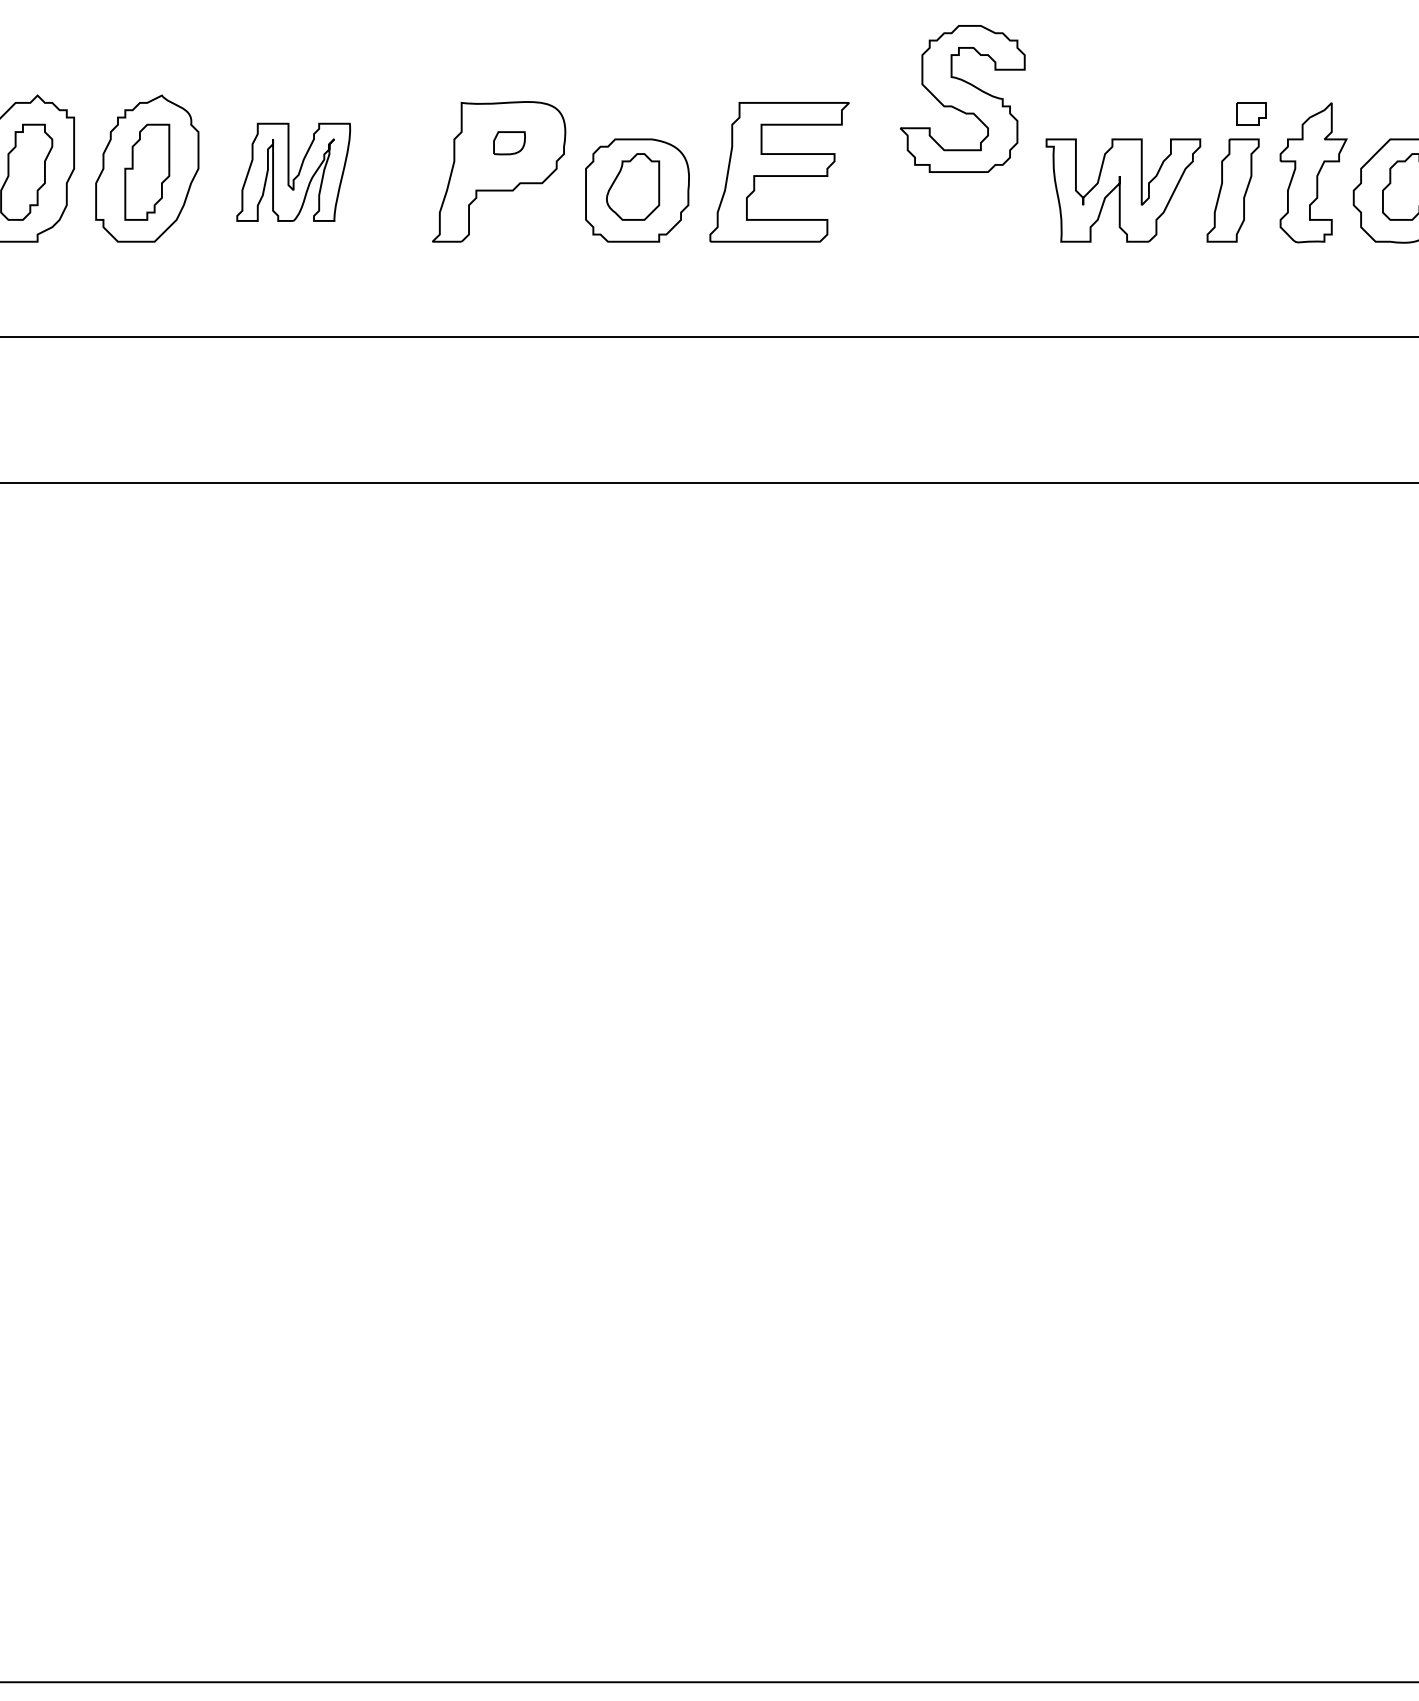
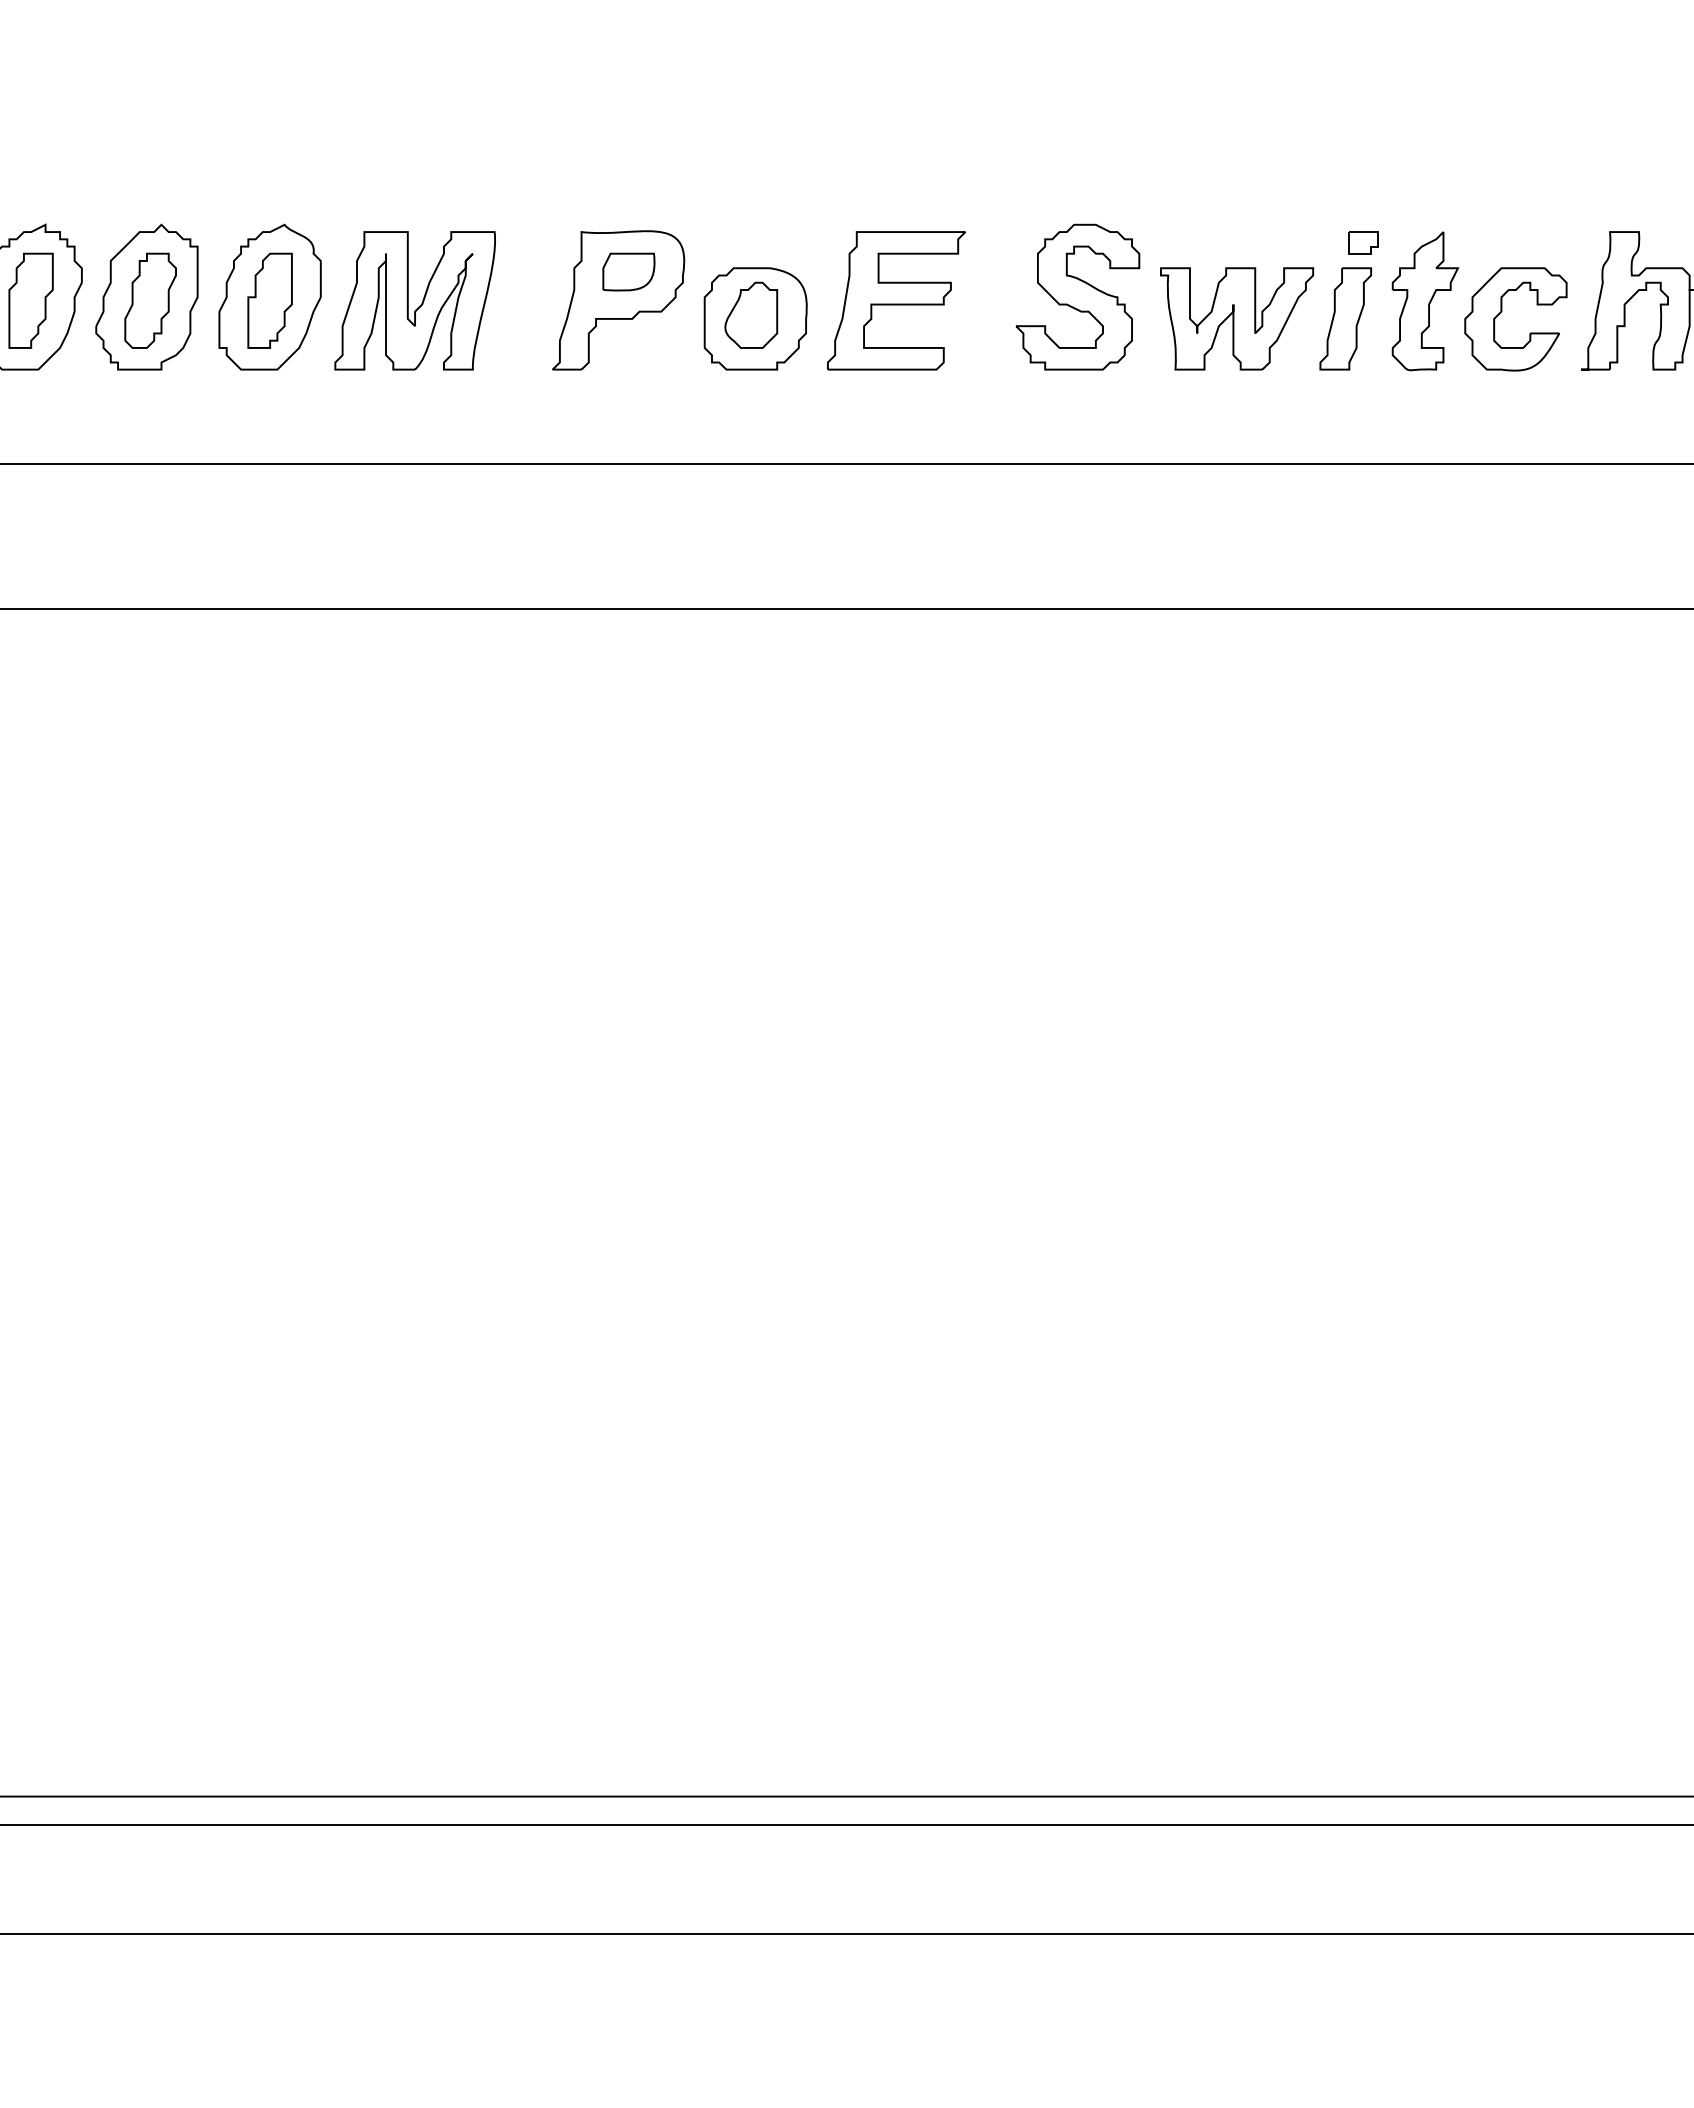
part: (962, 98) -> (1077, 296), moved
part: (509, 142) -> (628, 271), size x1.67
part: (293, 171) -> (414, 300), size x1.43

